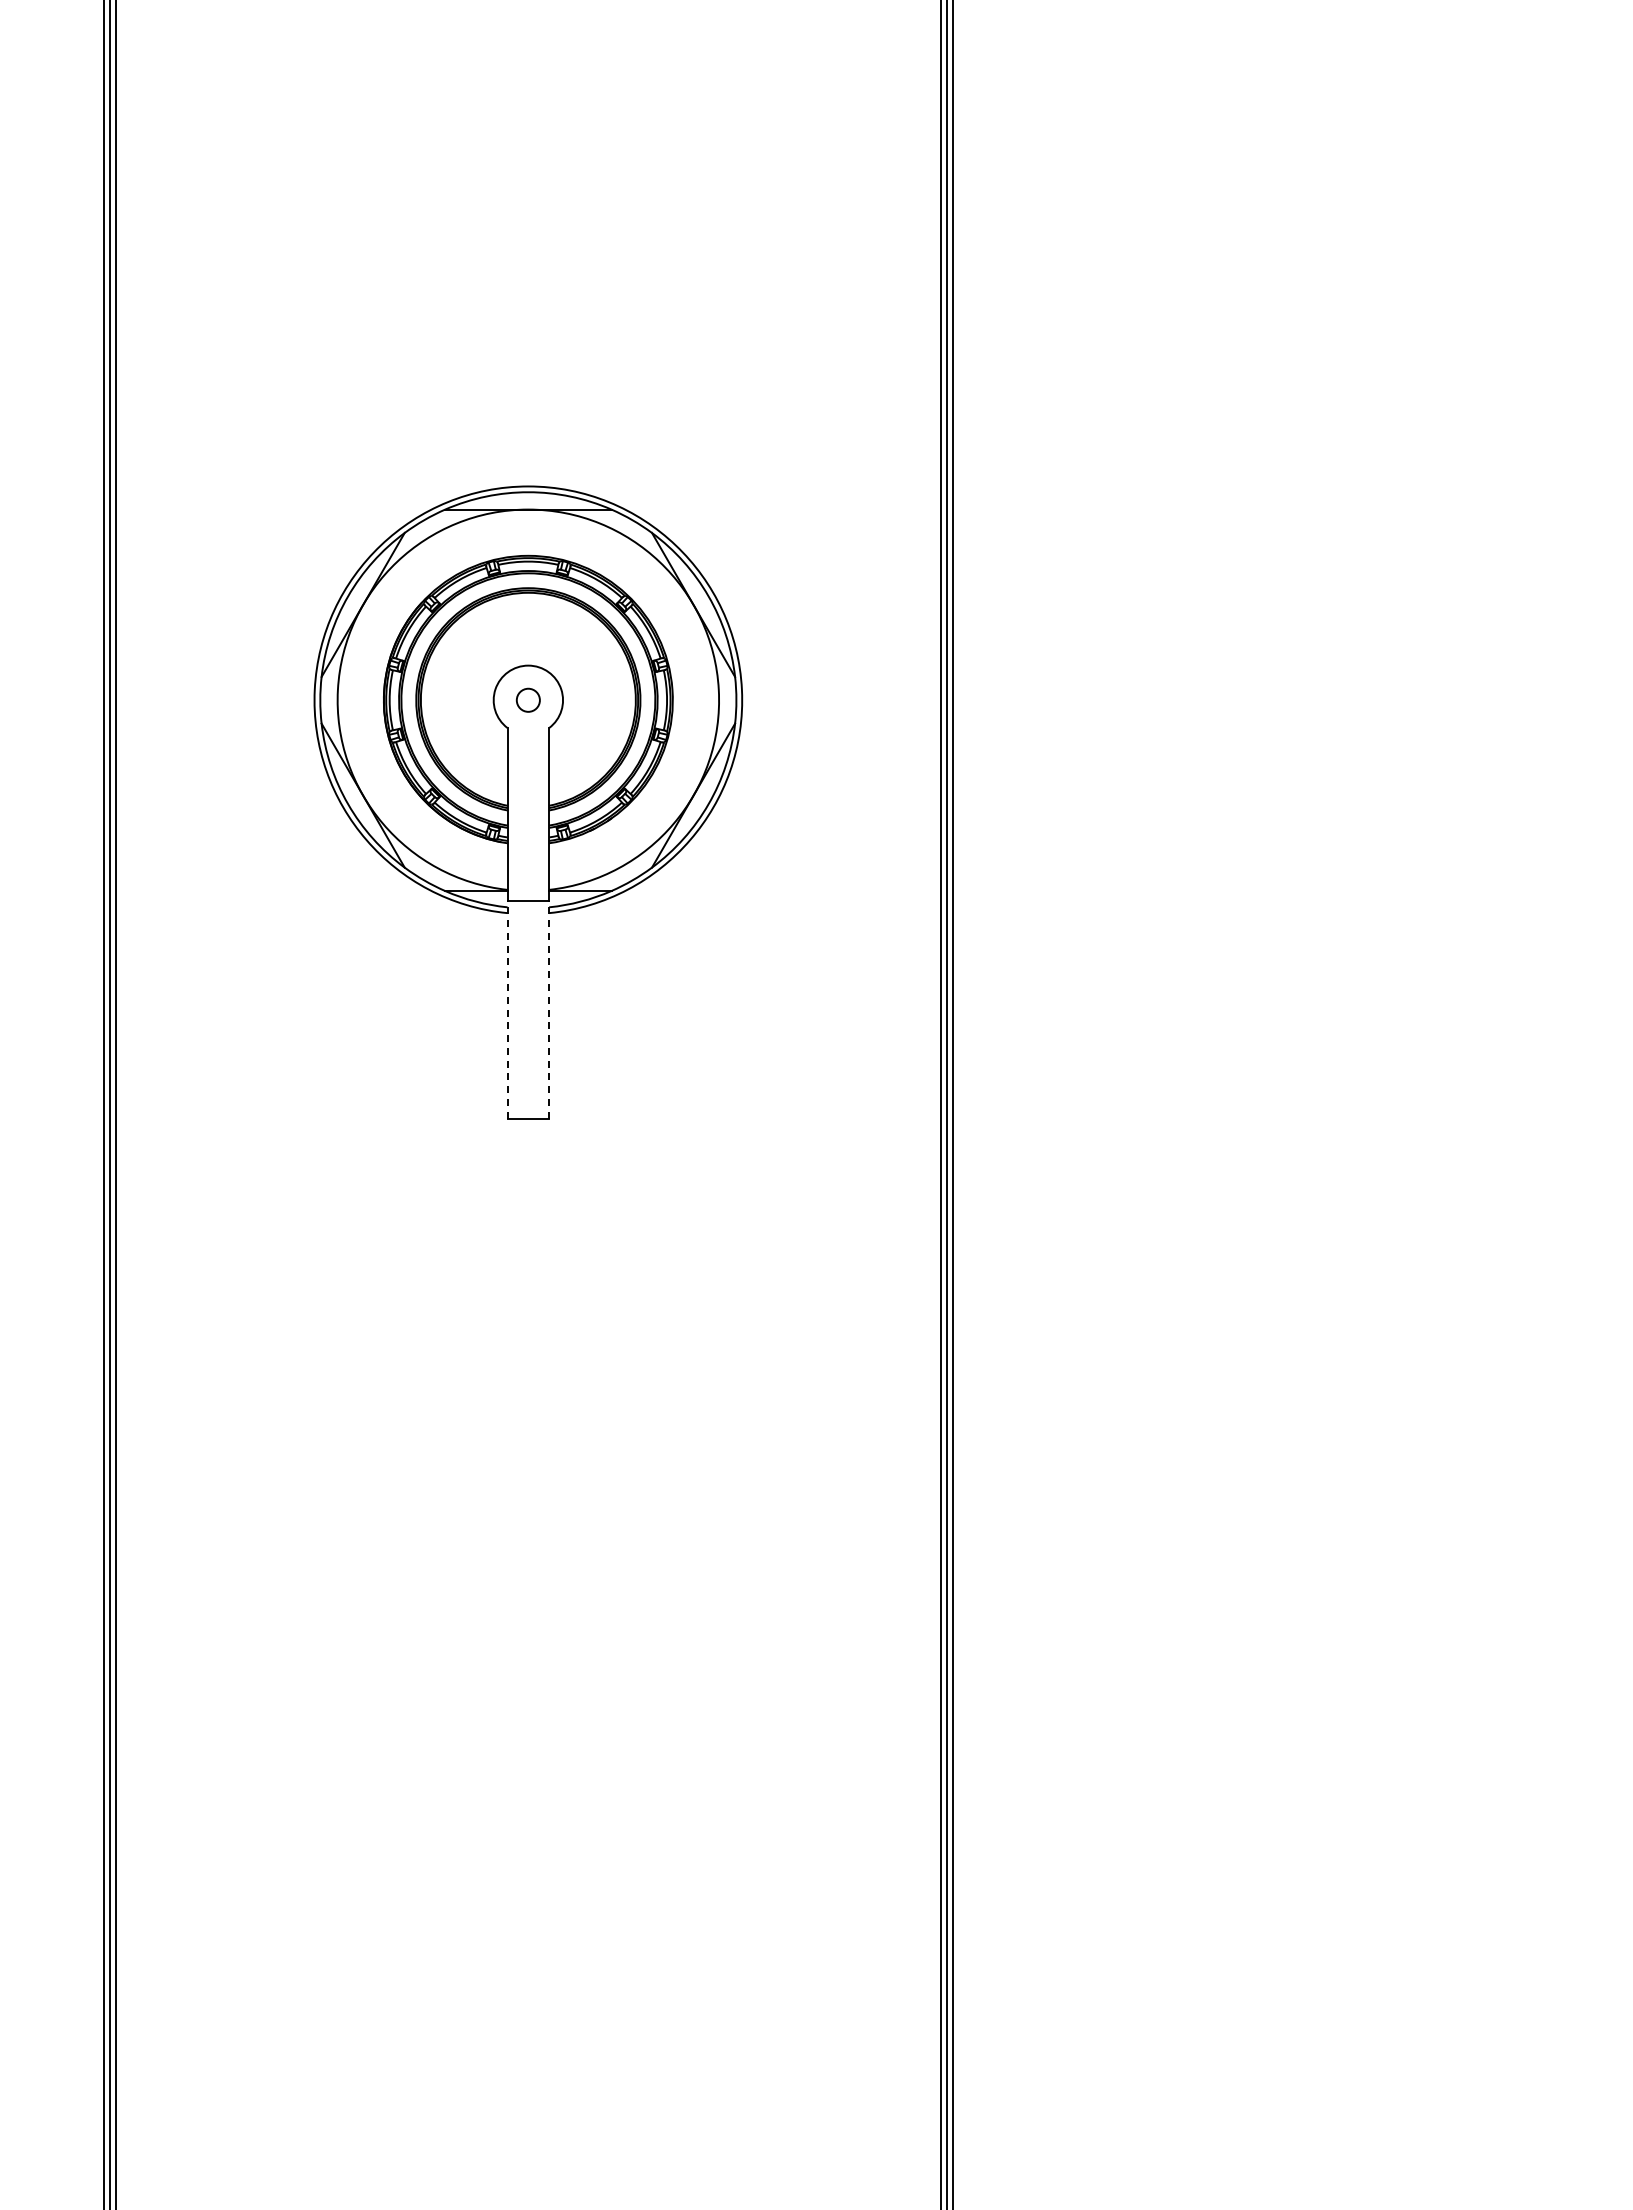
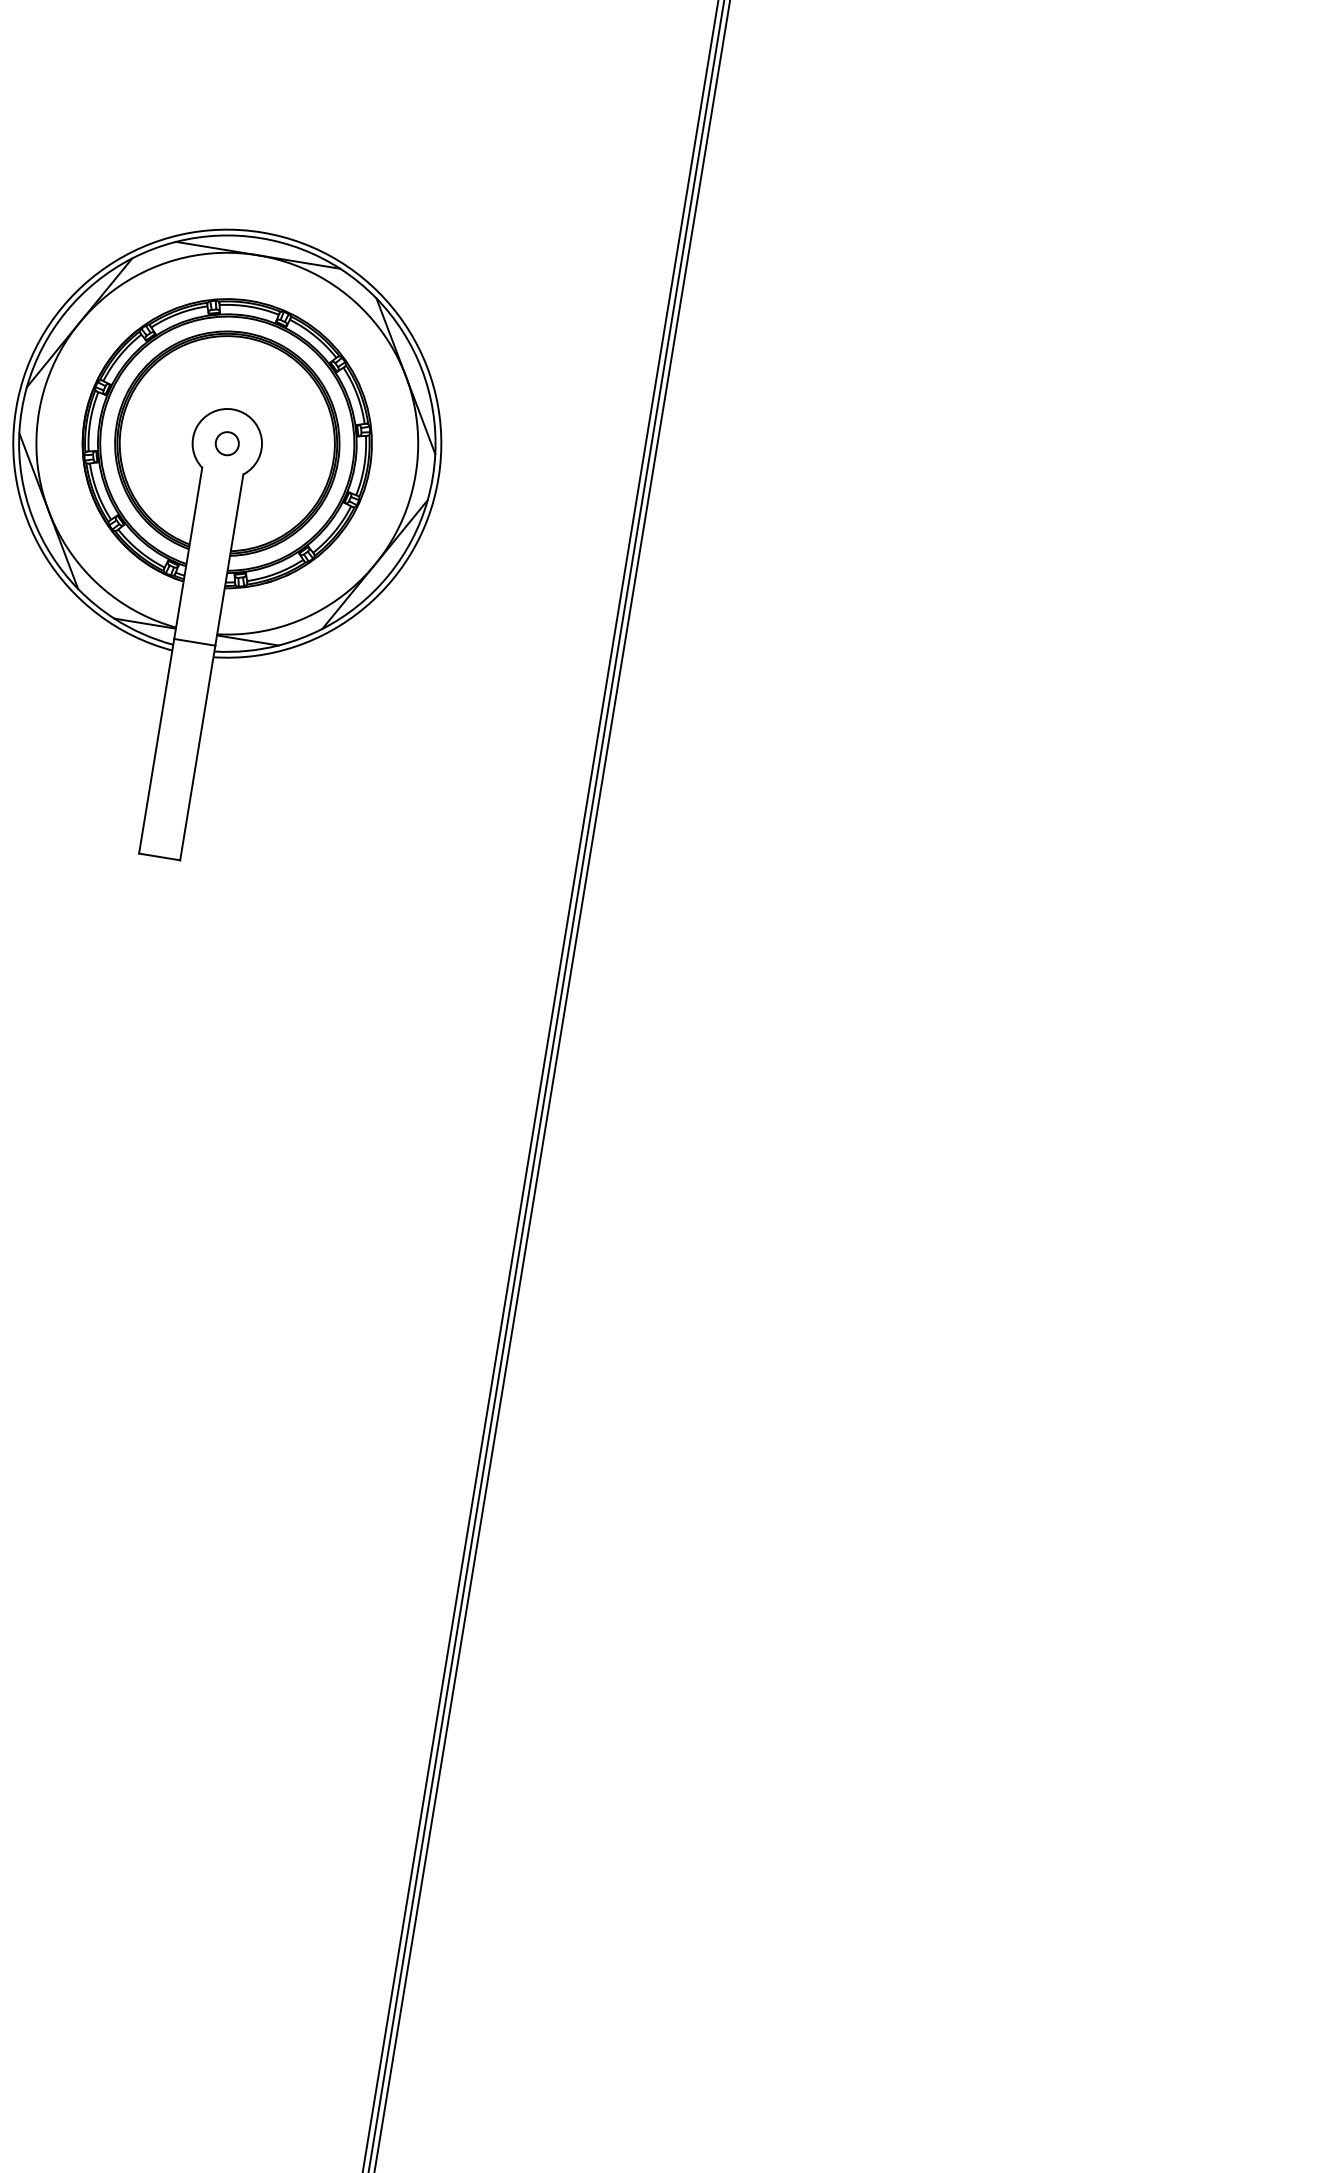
line: (507, 1010) -> (156, 746), dashed -> solid
line: (549, 1010) -> (198, 753), dashed -> solid

